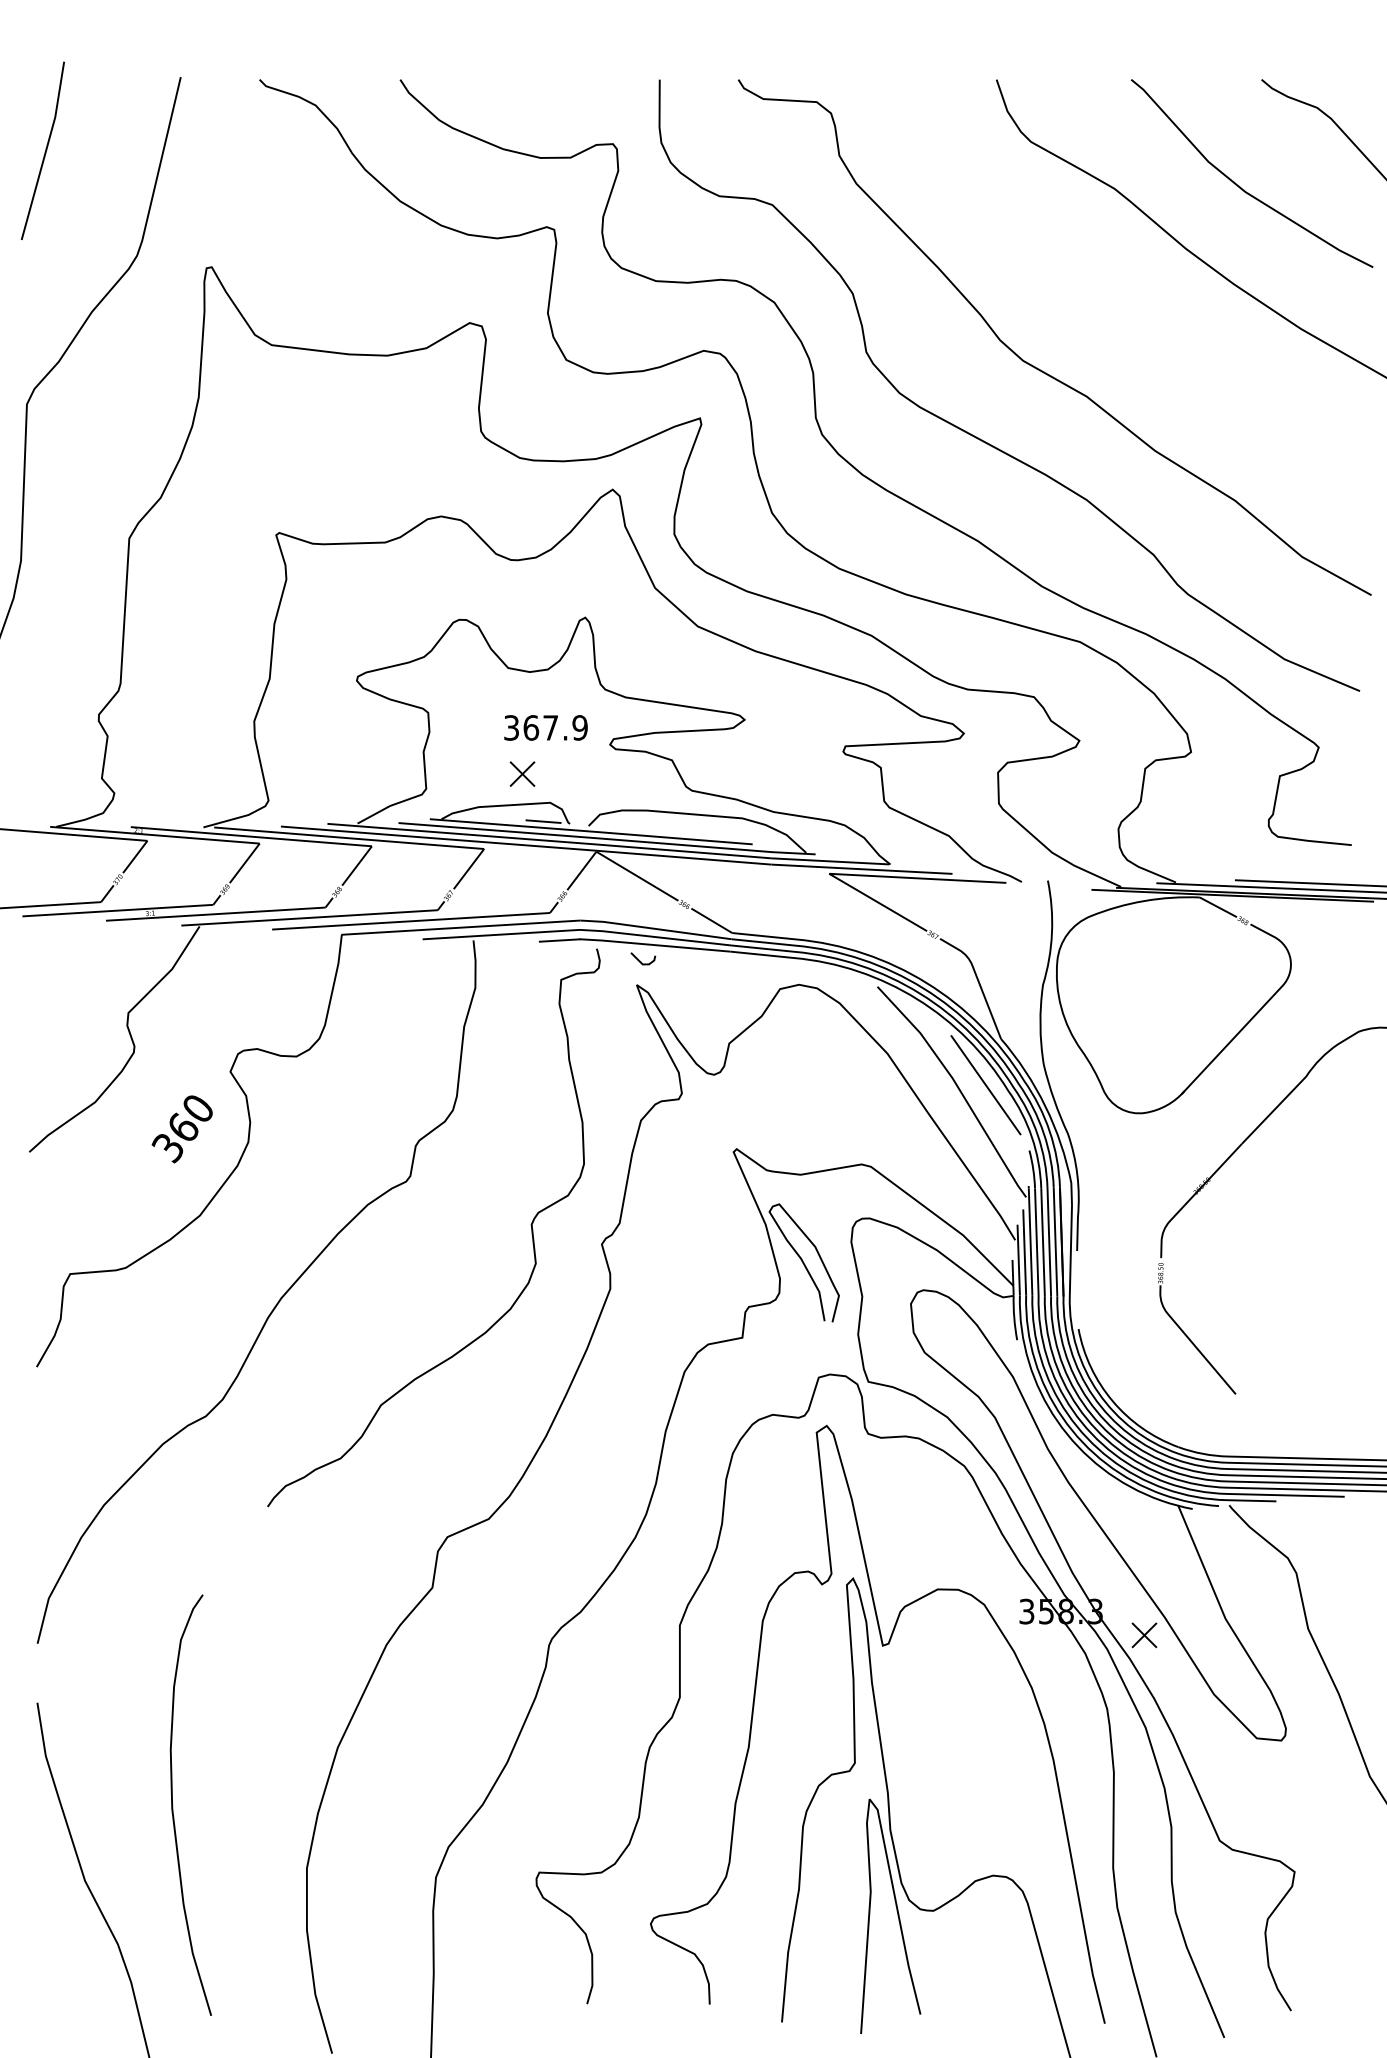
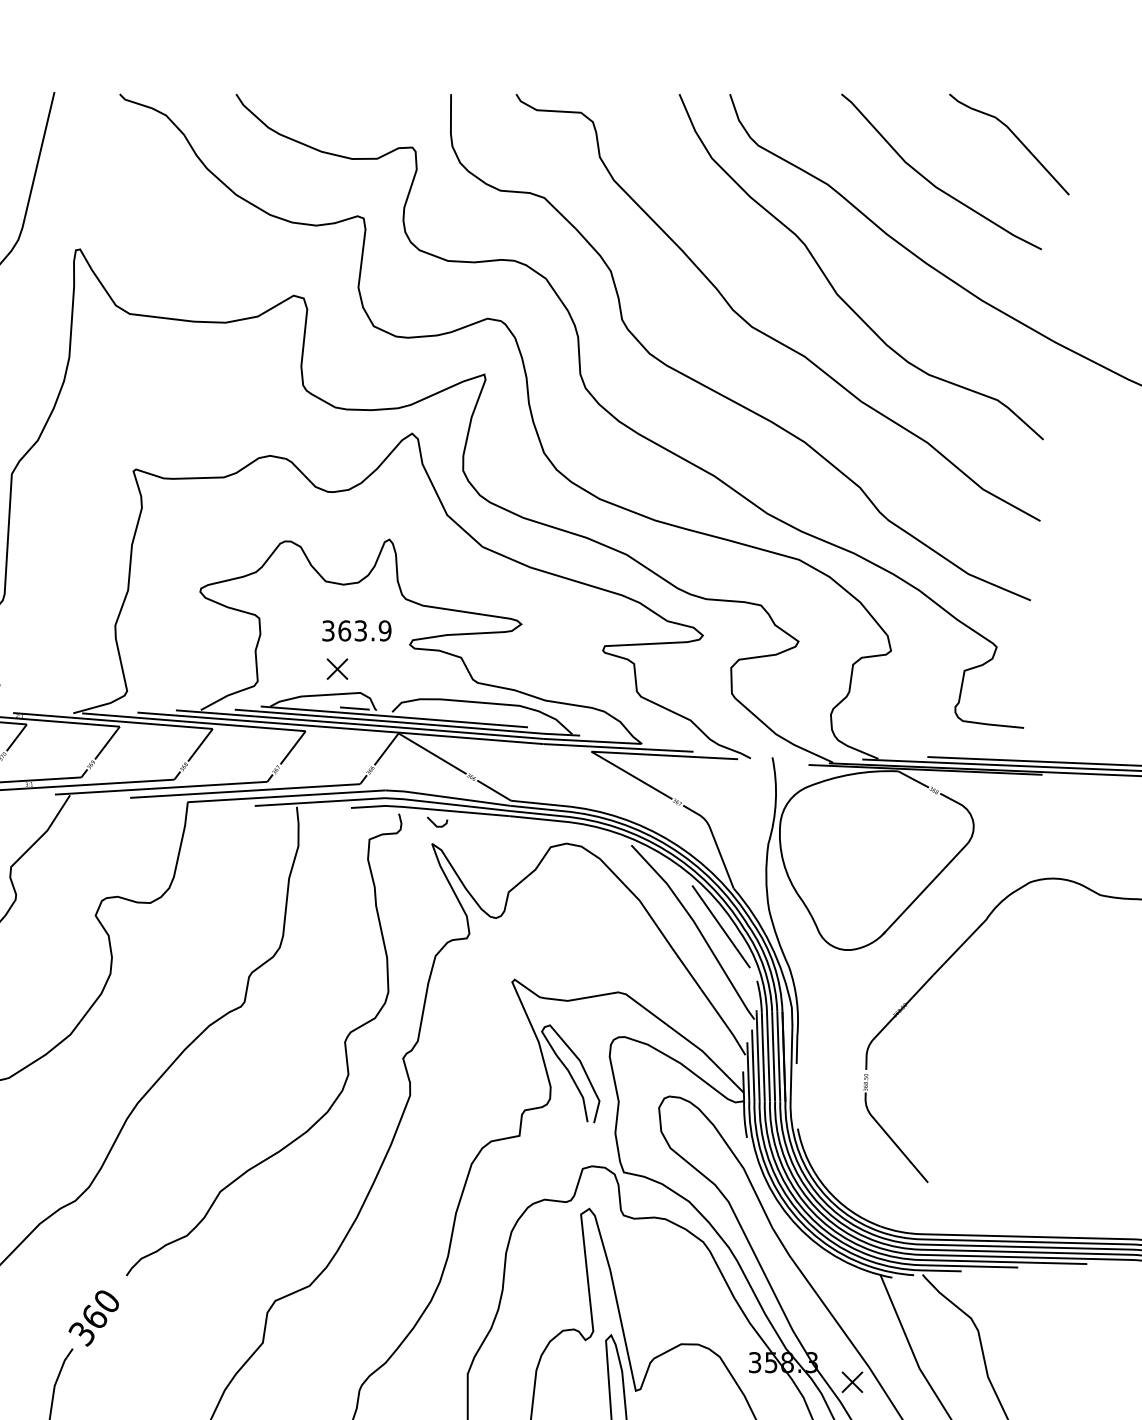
curve: (1120, 310) -> (832, 285), added
text: (550, 727) -> (360, 630), 367.9 -> 363.9
text: (181, 1129) -> (93, 1318), moved

